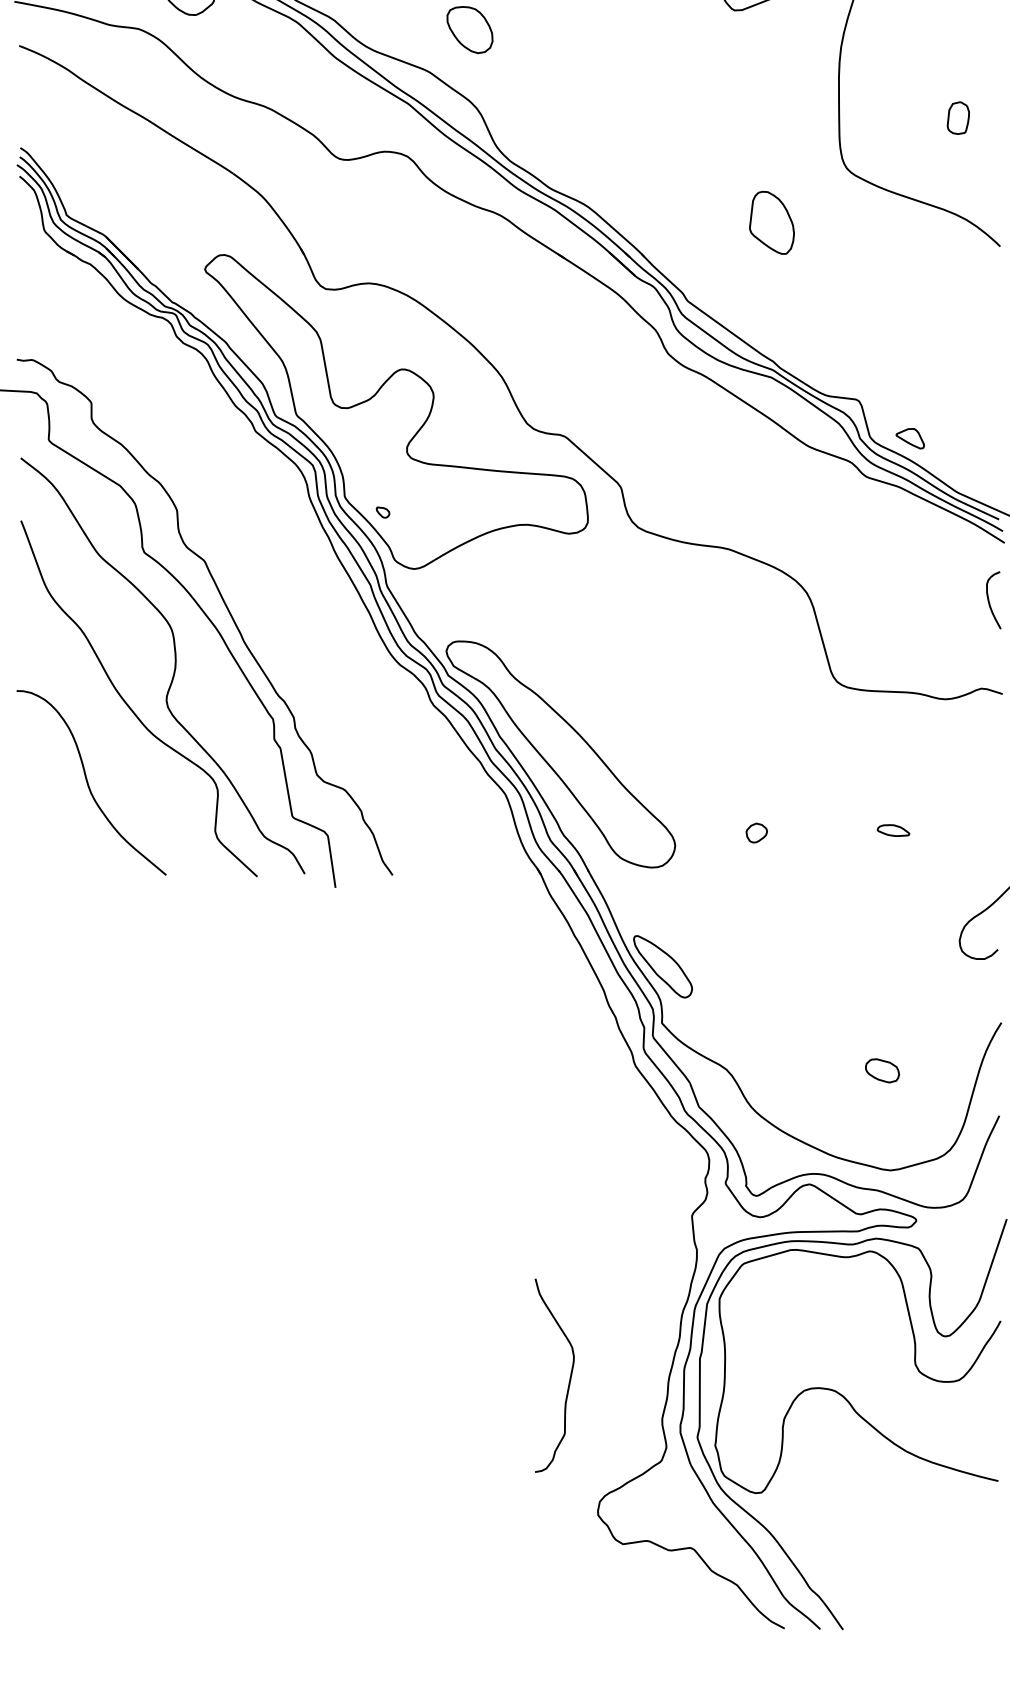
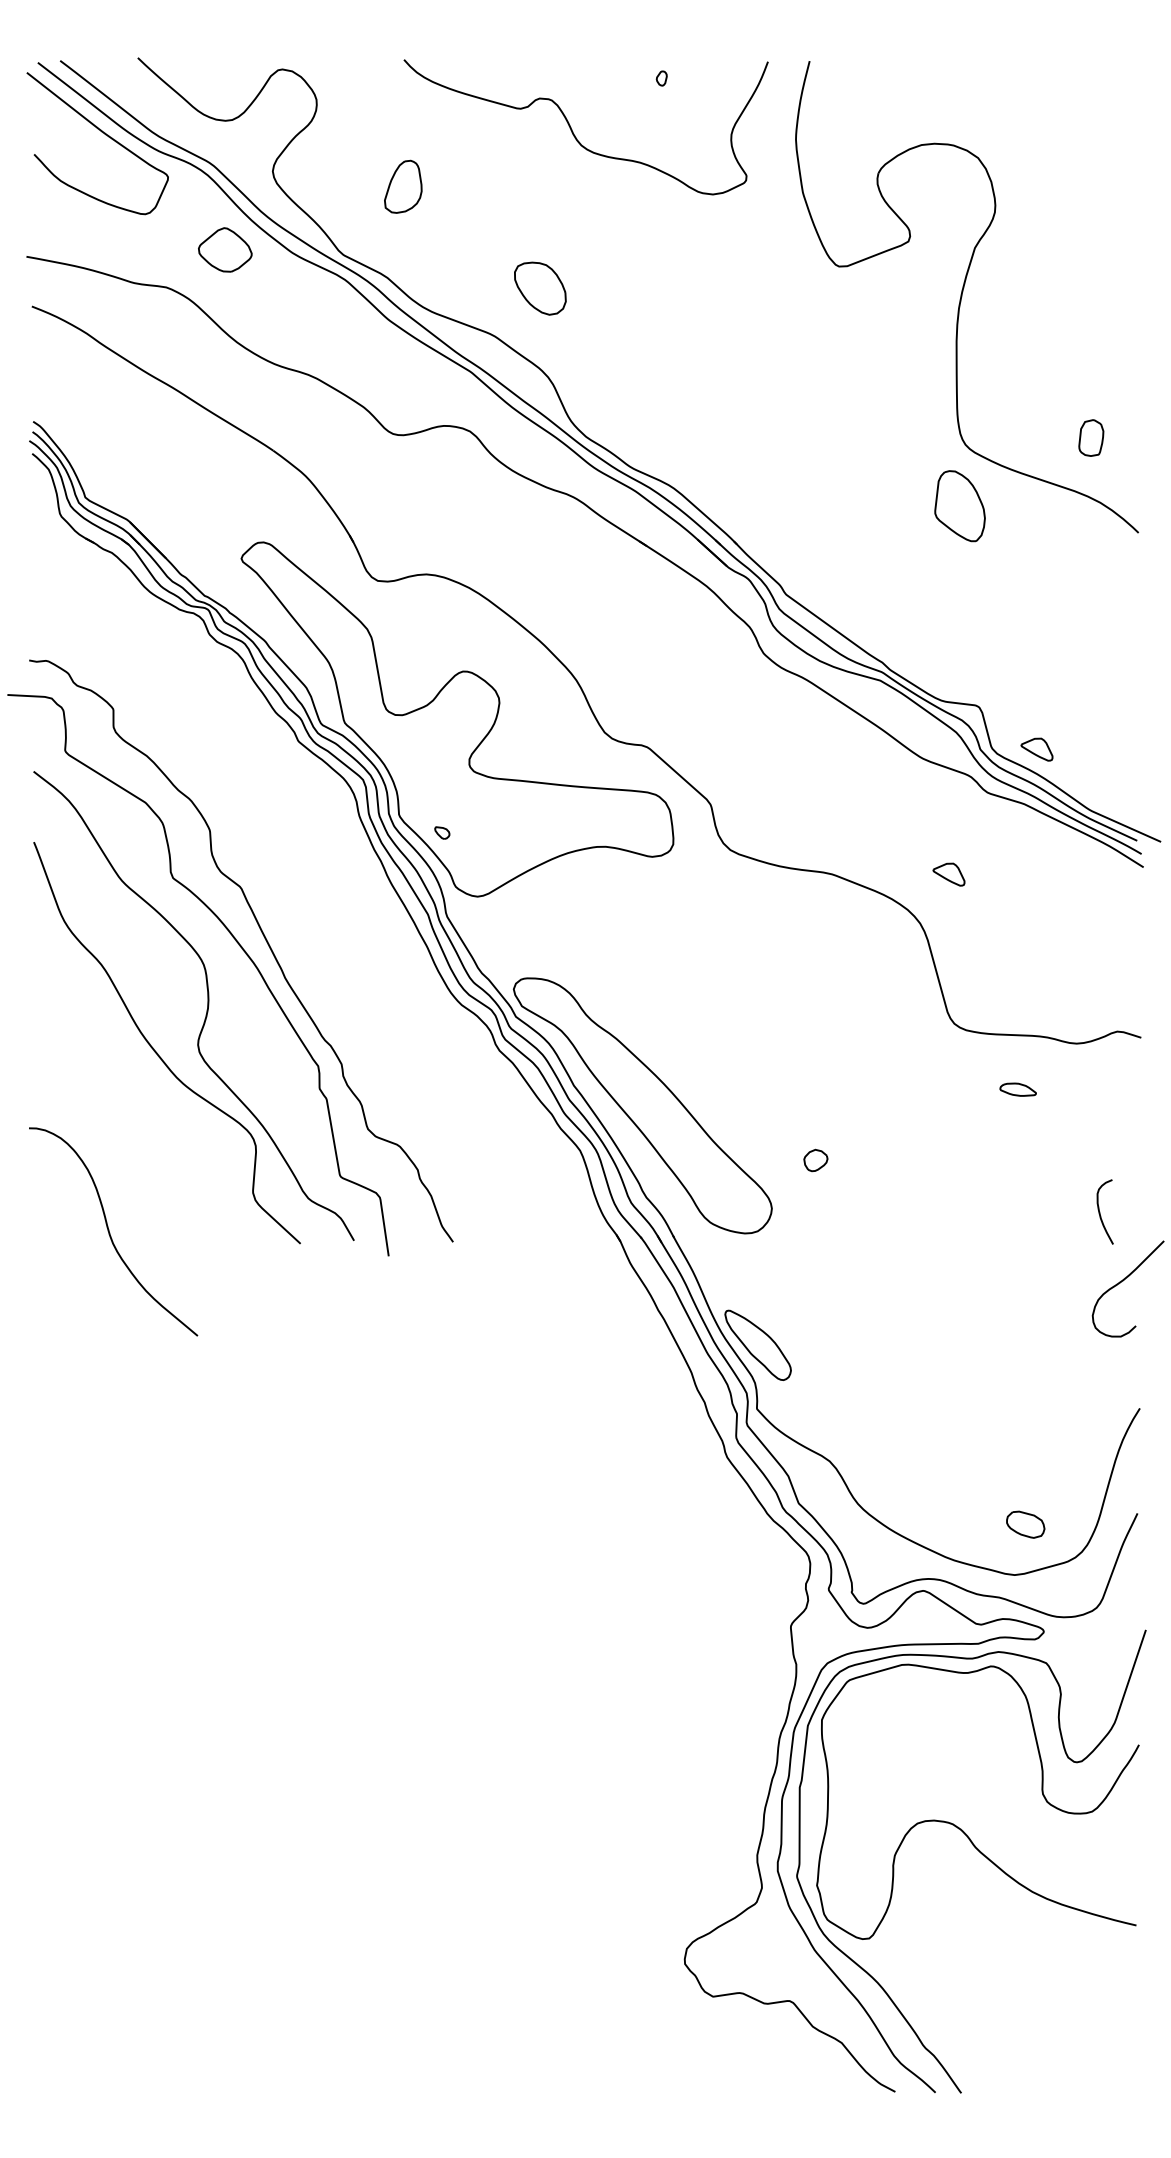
part: (958, 117) -> (1091, 437), moved
part: (771, 223) -> (959, 506), moved
part: (831, 549) -> (948, 874), added
curve: (989, 600) -> (1100, 1212), moved
curve: (88, 784) -> (110, 1233), moved
part: (892, 830) -> (1017, 1089), moved
part: (756, 833) -> (815, 1160), moved
part: (882, 1070) -> (1025, 1524), moved
curve: (569, 1379) -> (652, 1810), removed

